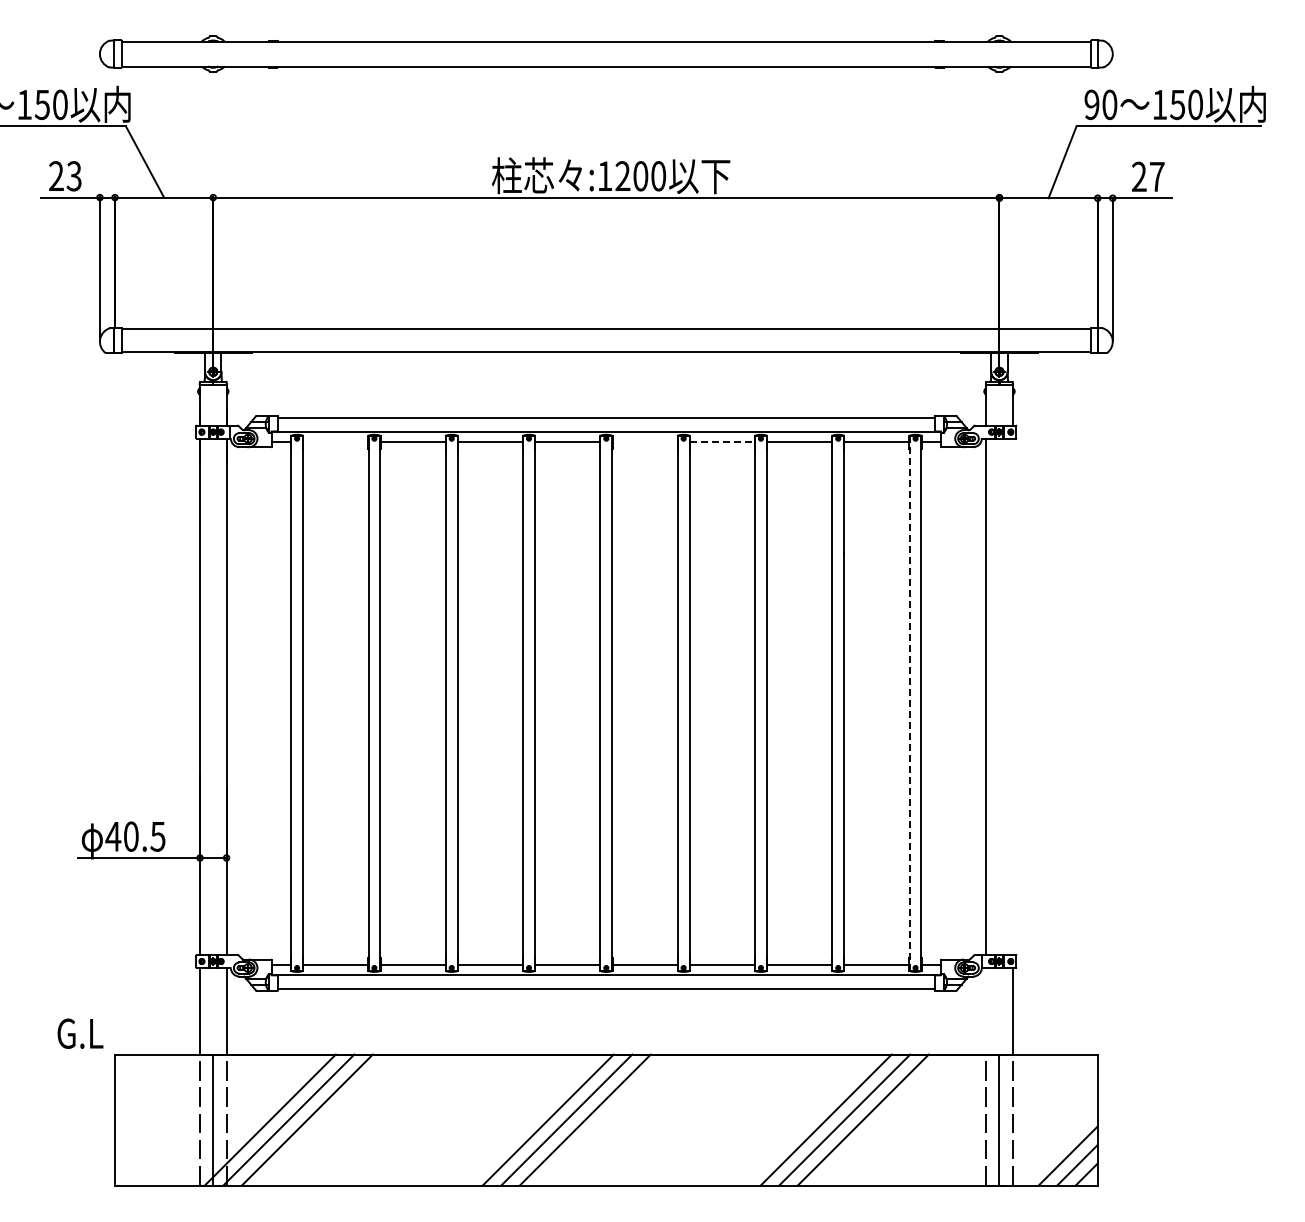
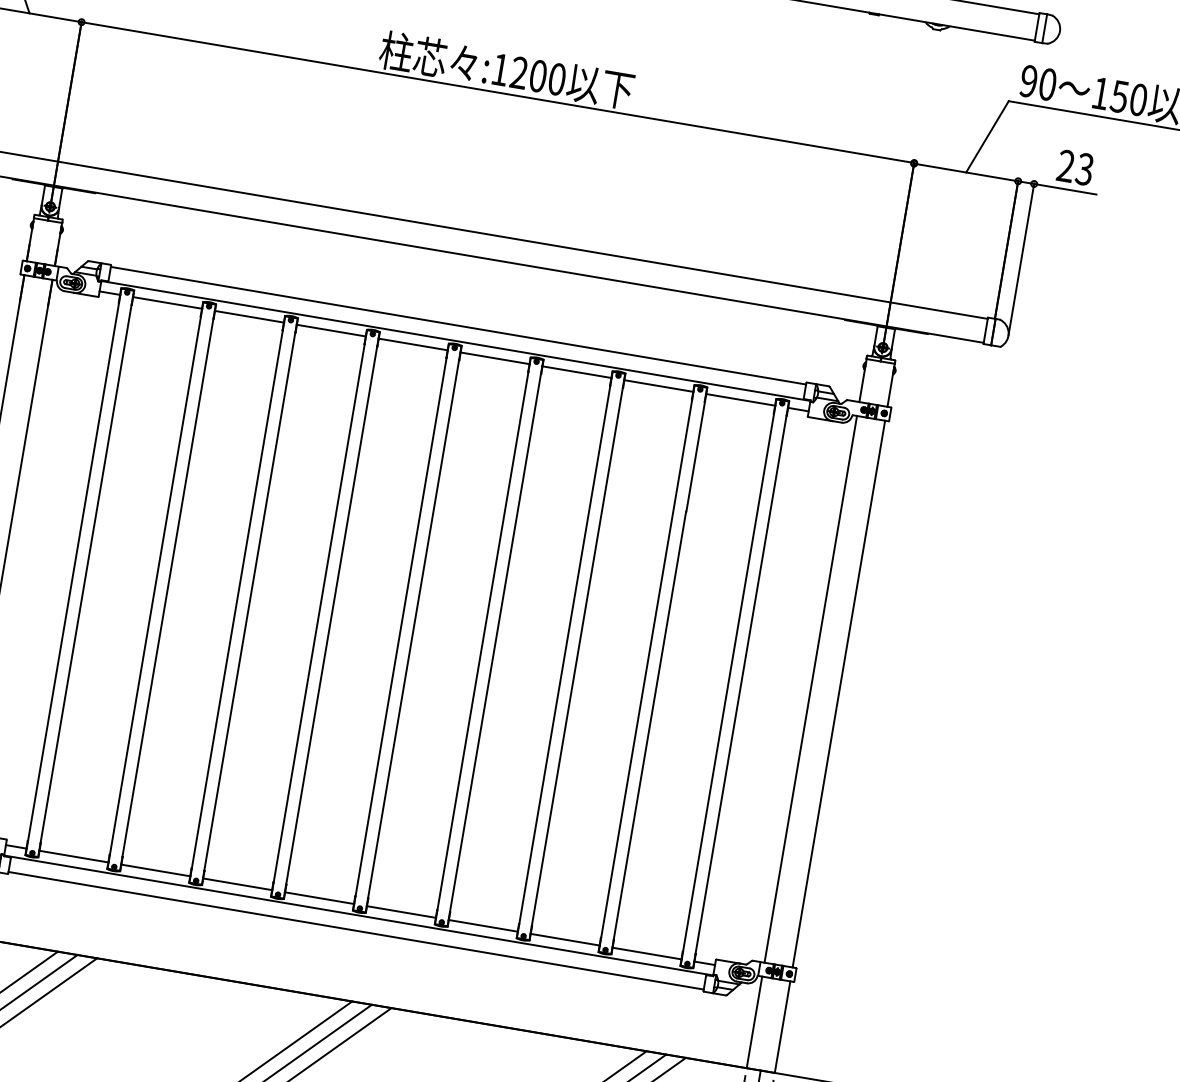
text: (1156, 176) -> (1084, 168), 27 -> 23
line: (335, 441) -> (167, 302), added
line: (644, 441) -> (494, 357), added
line: (722, 441) -> (577, 371), dashed -> solid
line: (1012, 696) -> (838, 693), added
line: (909, 703) -> (728, 682), dashed -> solid
line: (986, 1011) -> (754, 1022), added

